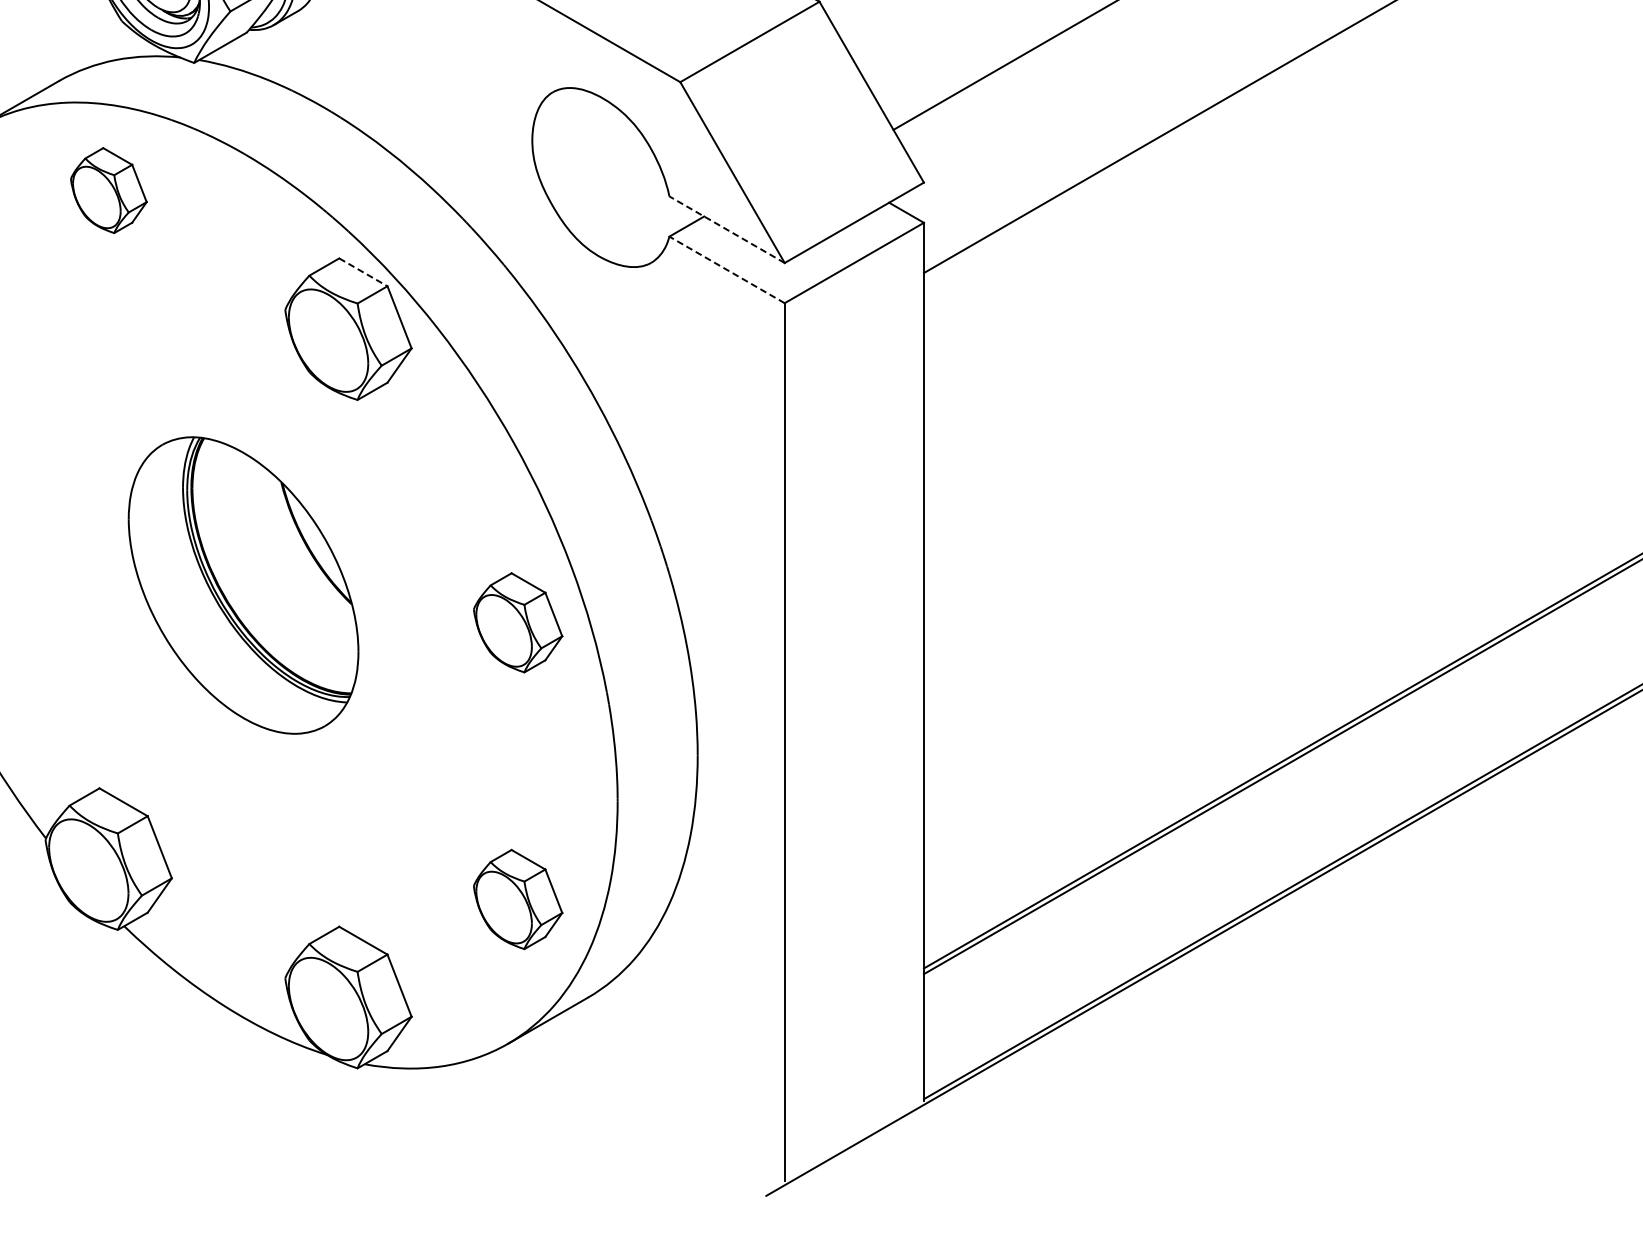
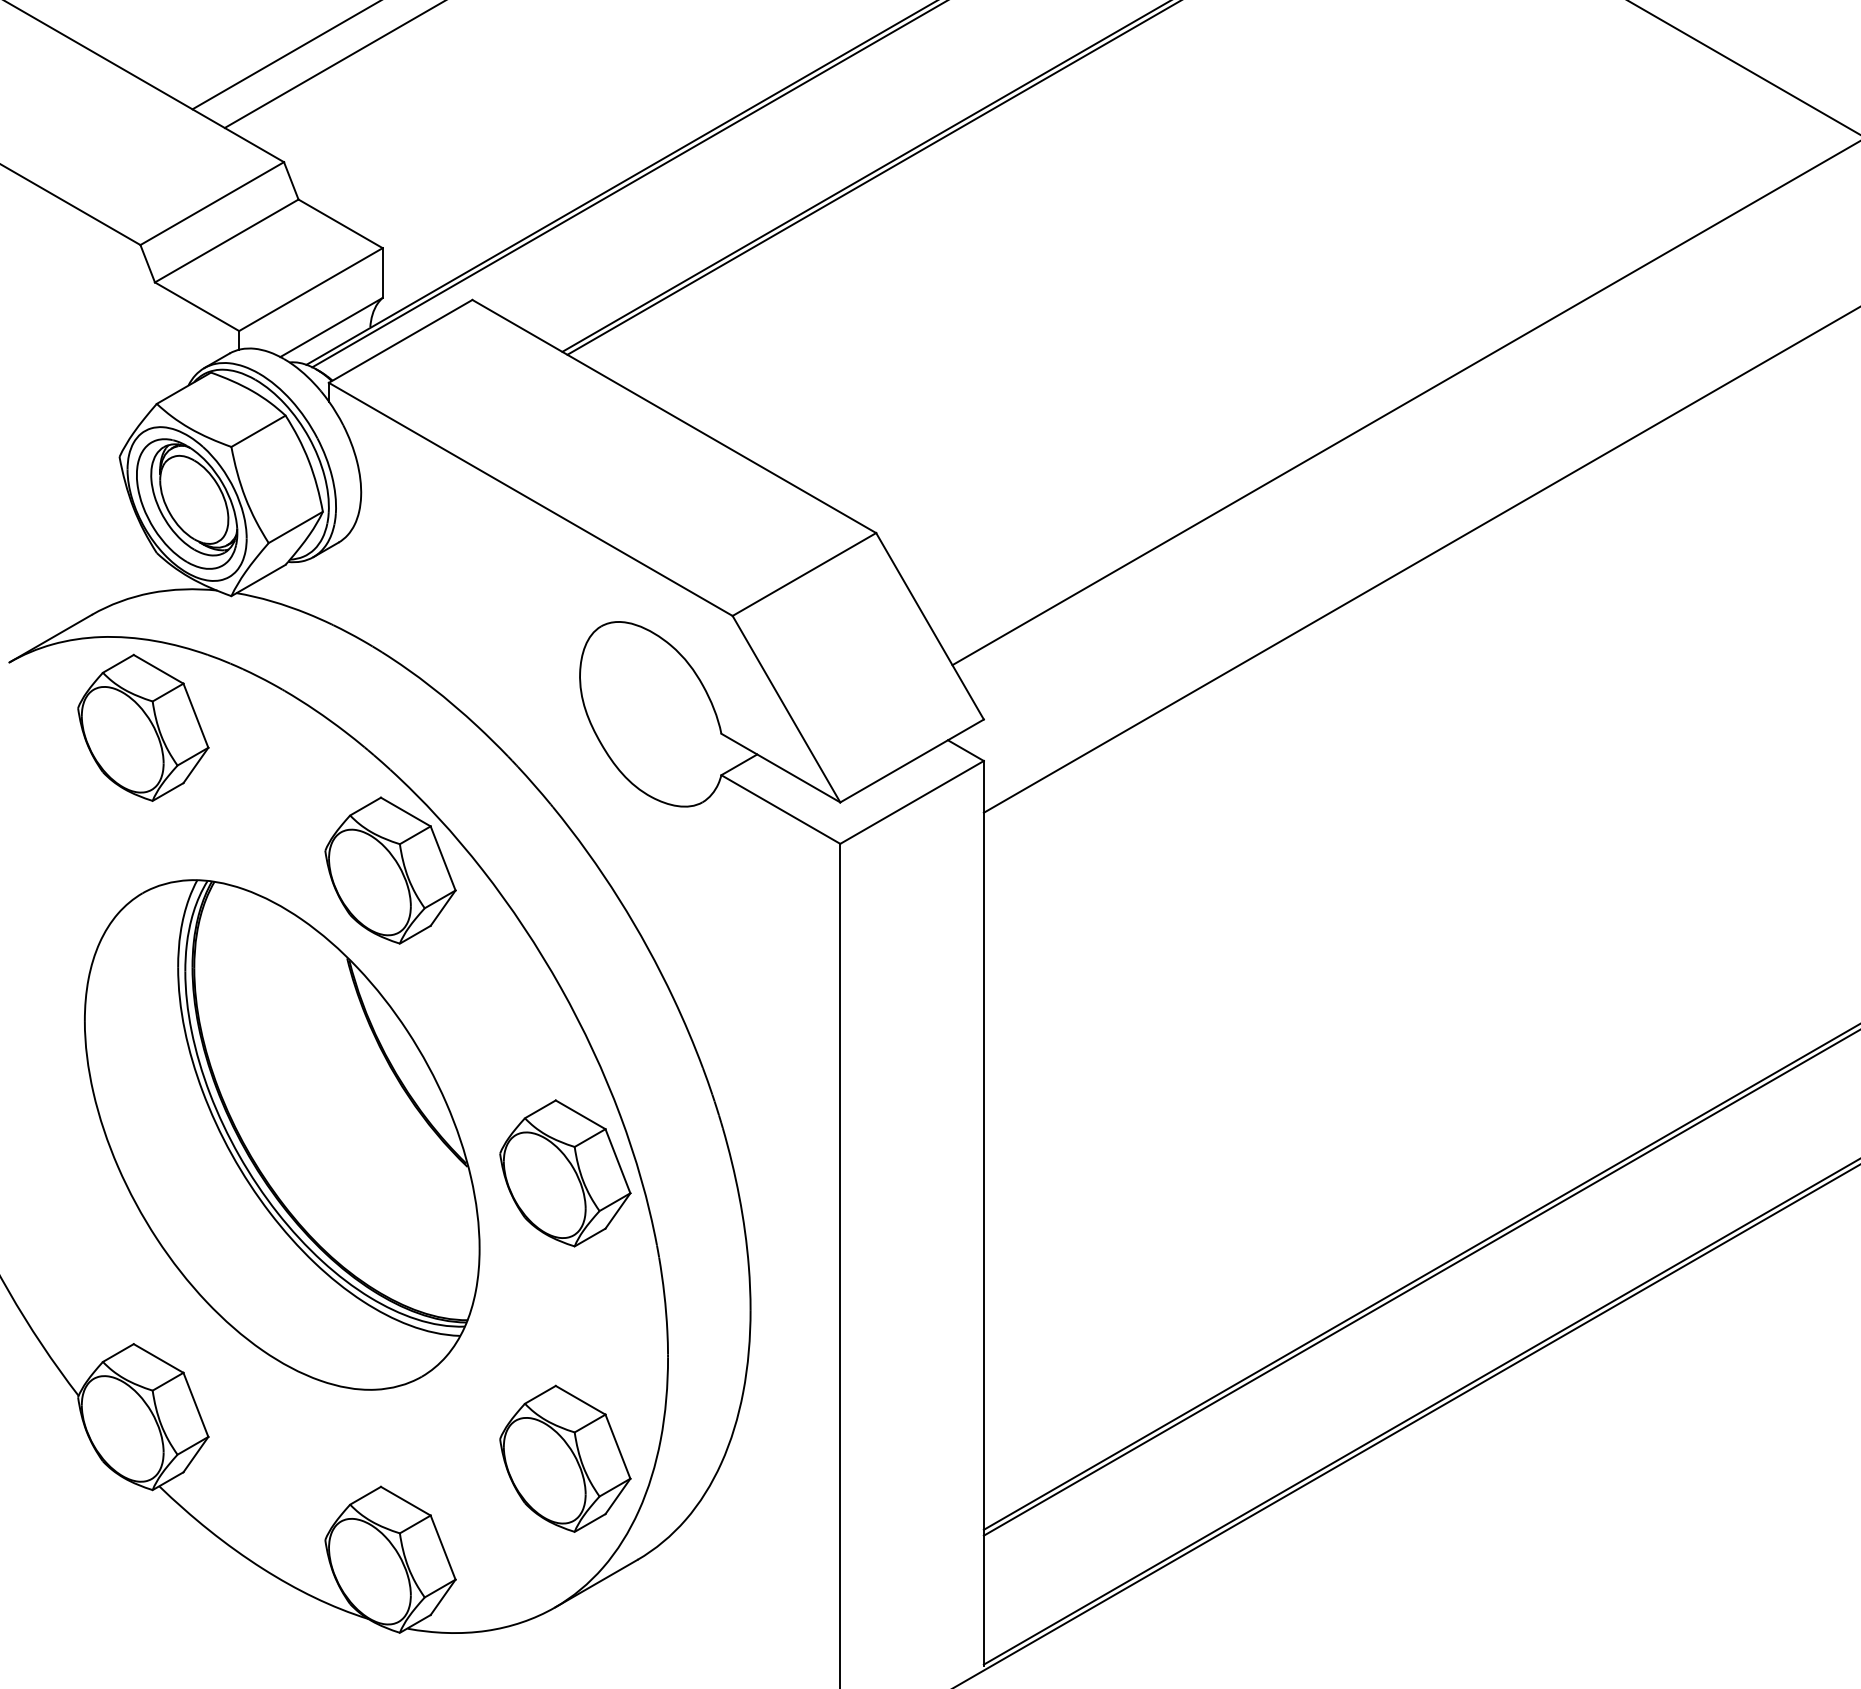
part: (108, 190) -> (143, 727), size x1.67
line: (726, 230) -> (780, 768), dashed -> solid
line: (726, 269) -> (780, 809), dashed -> solid
line: (363, 272) -> (405, 812), dashed -> solid
part: (243, 585) -> (282, 1134), size x1.67
part: (518, 622) -> (565, 1173), size x1.43
part: (518, 899) -> (565, 1458), size x1.43

